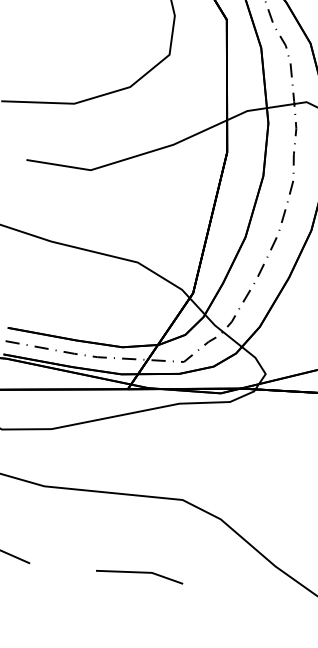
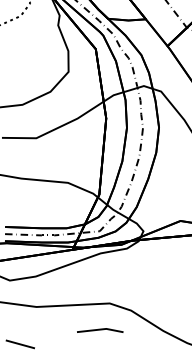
line: (140, 574) -> (100, 330), moved

